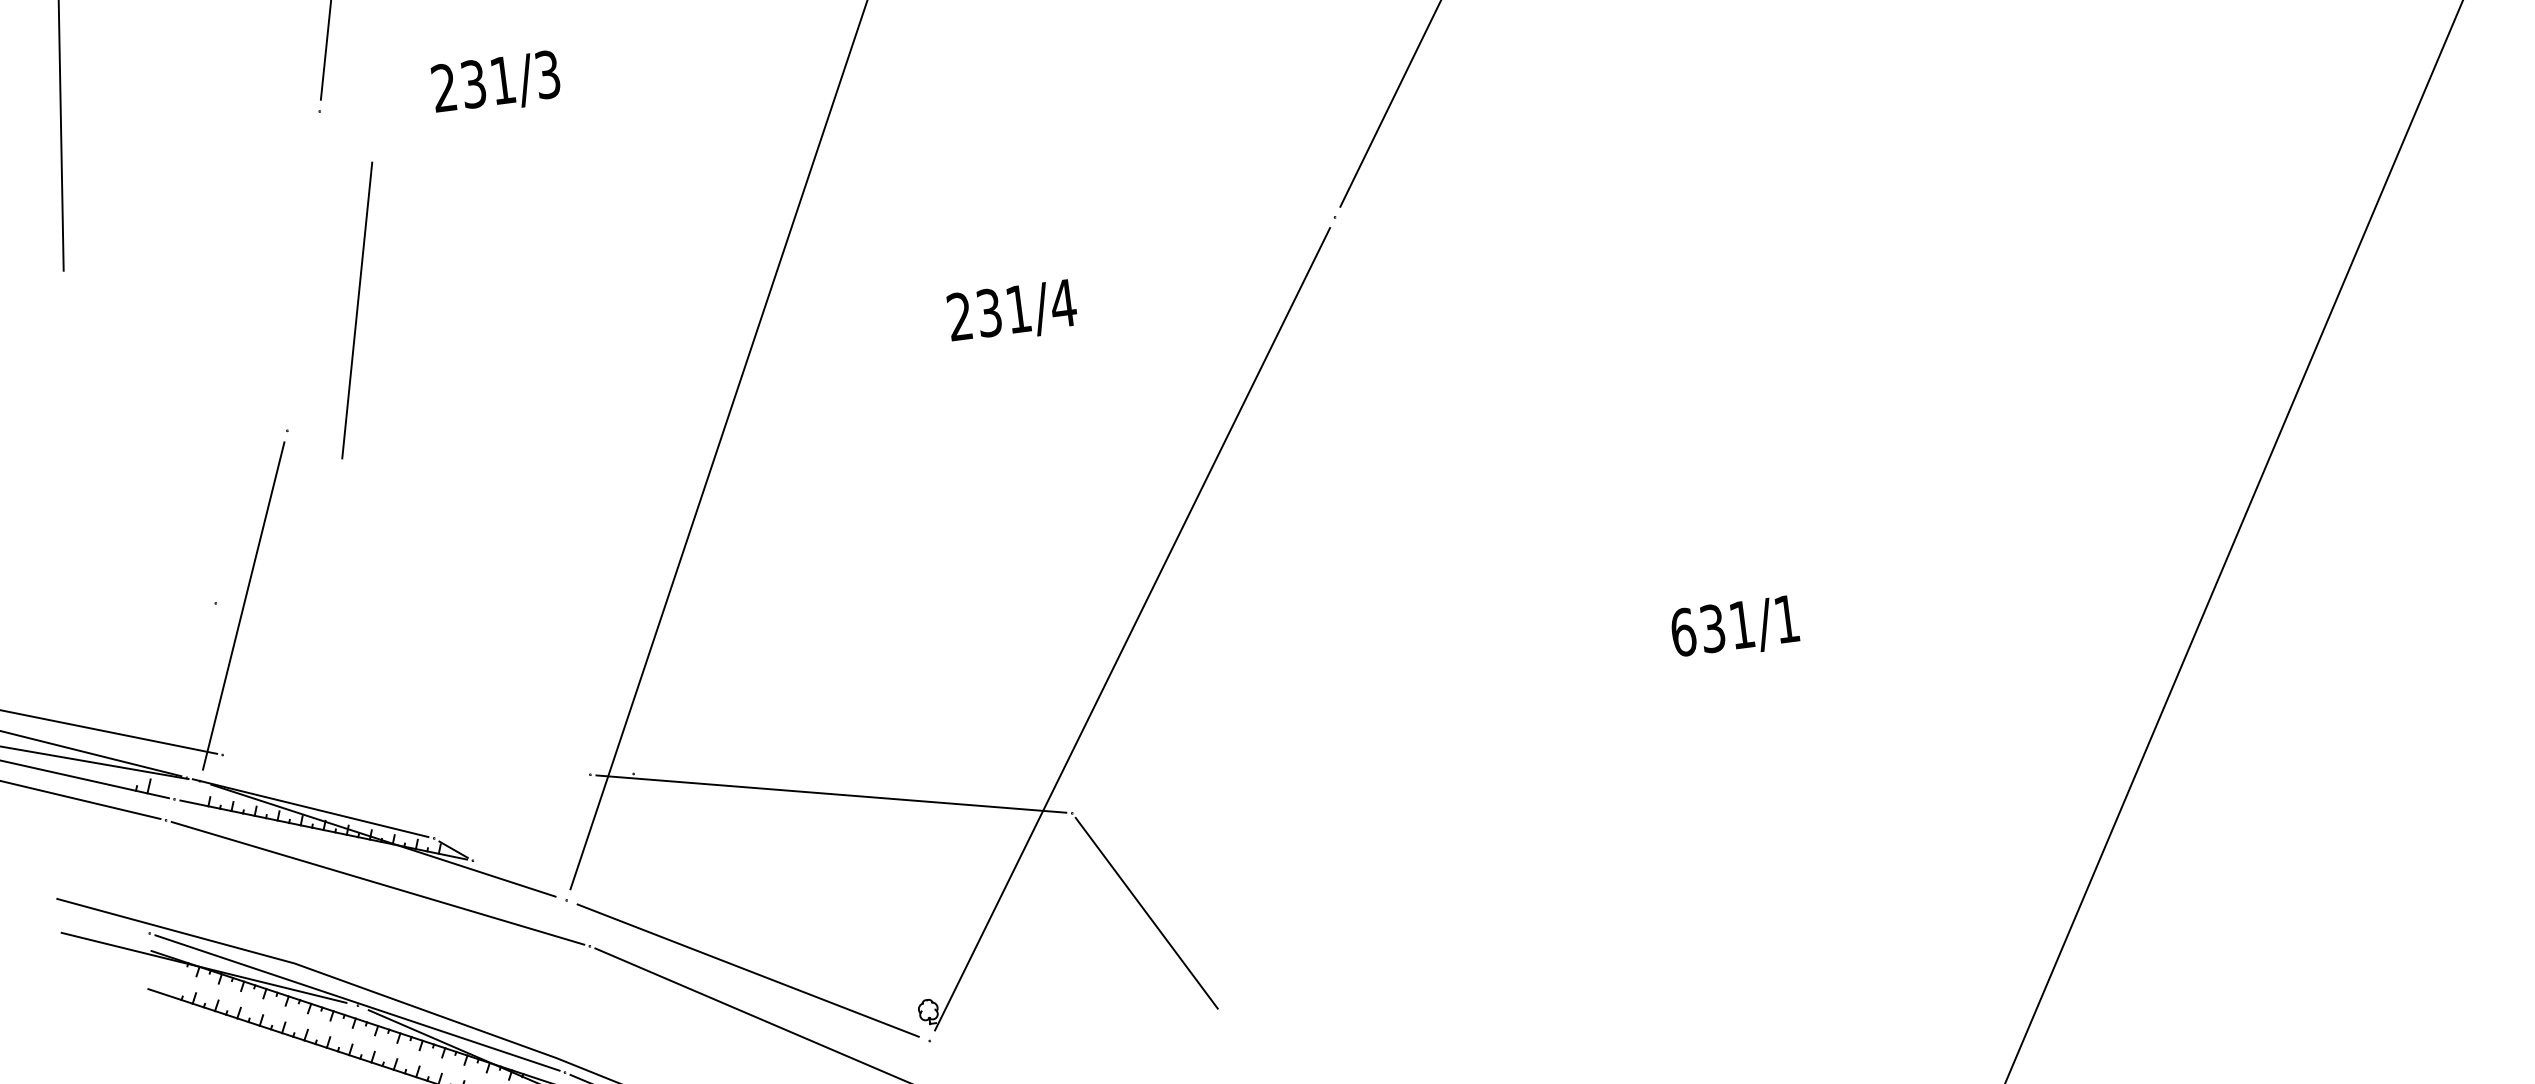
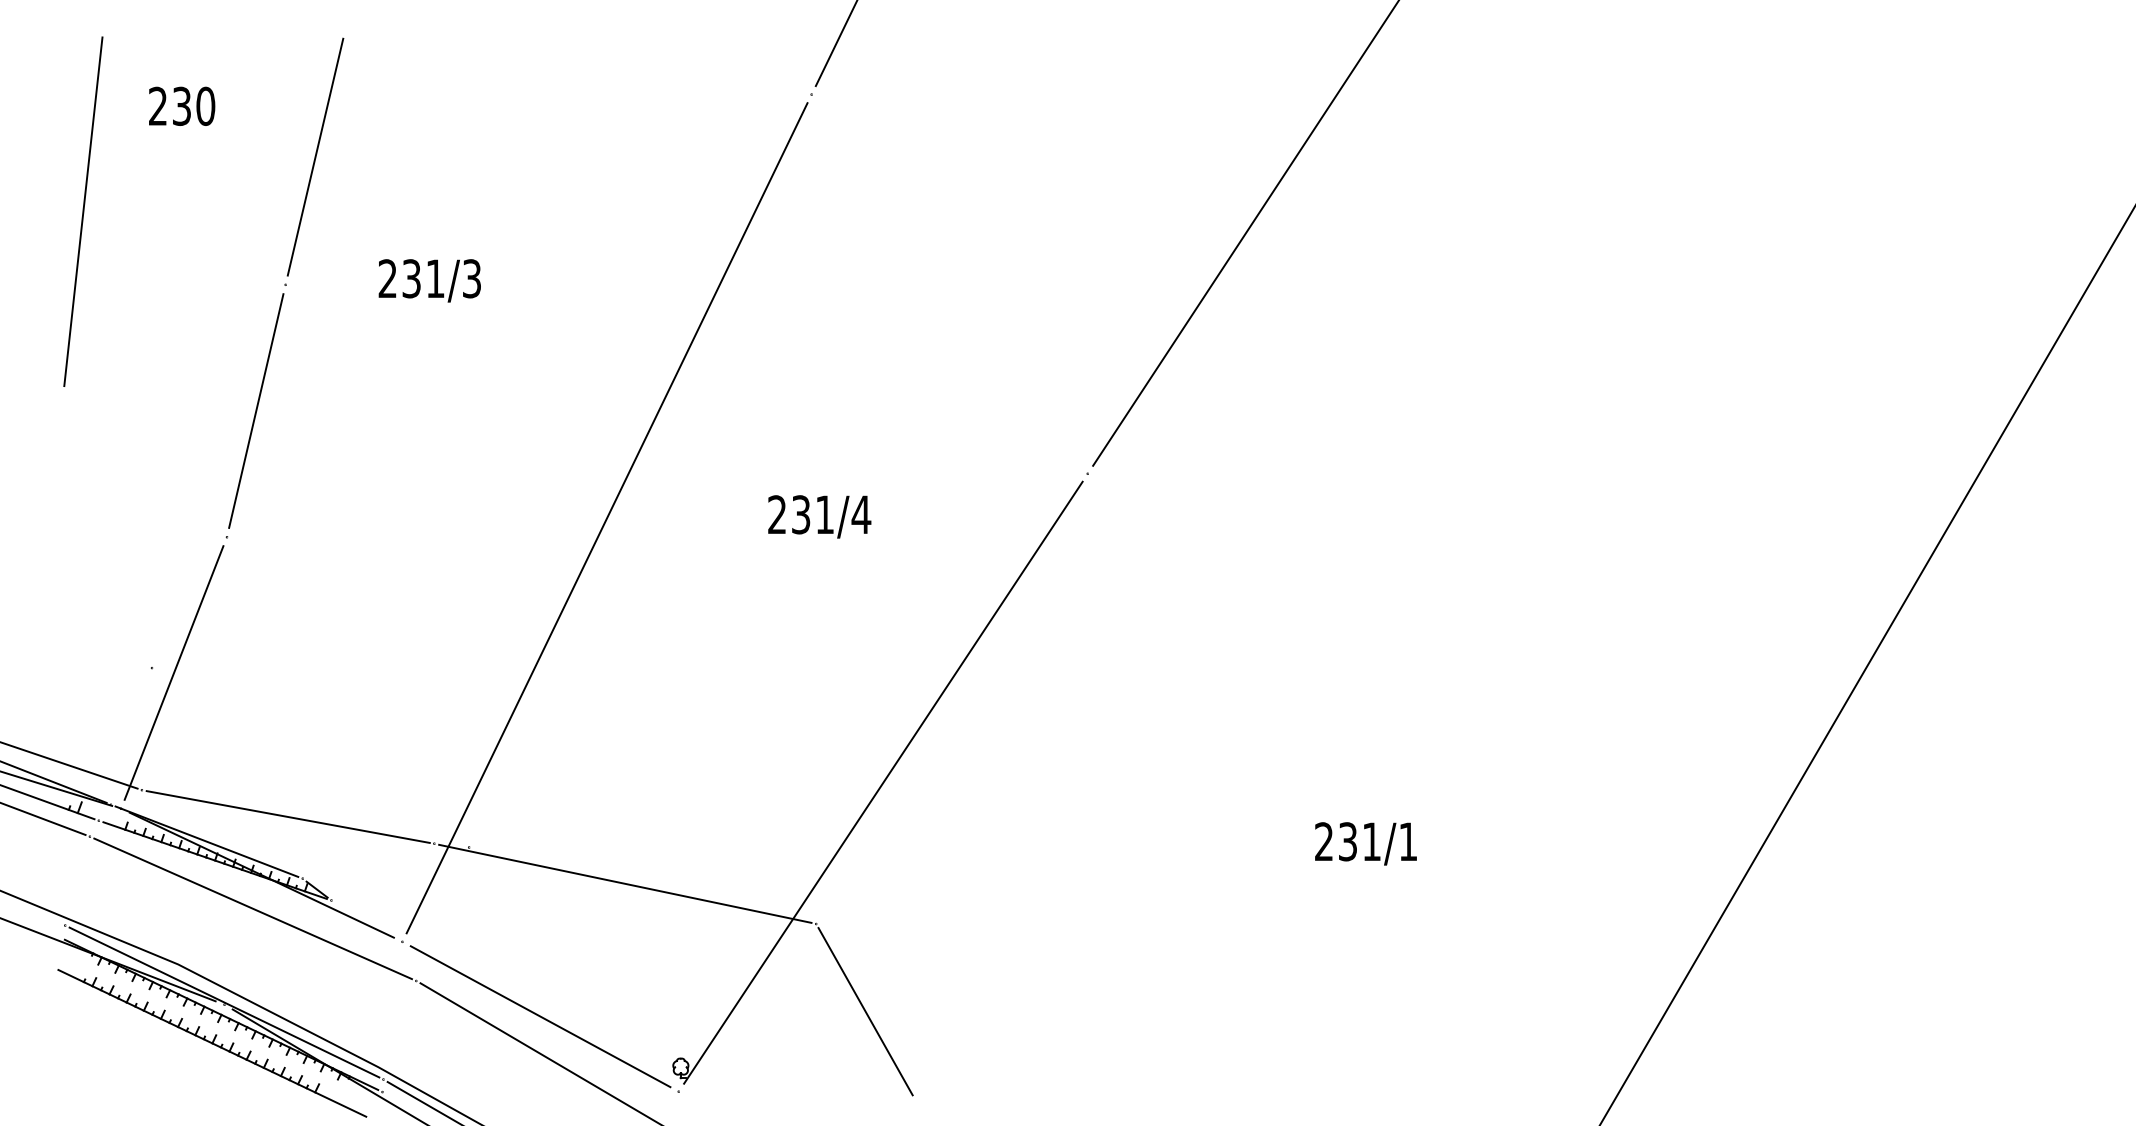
line: (357, 309) -> (256, 410), moved
text: (1683, 631) -> (1324, 841), 631/1 -> 231/1
line: (405, 764) -> (287, 816), added

